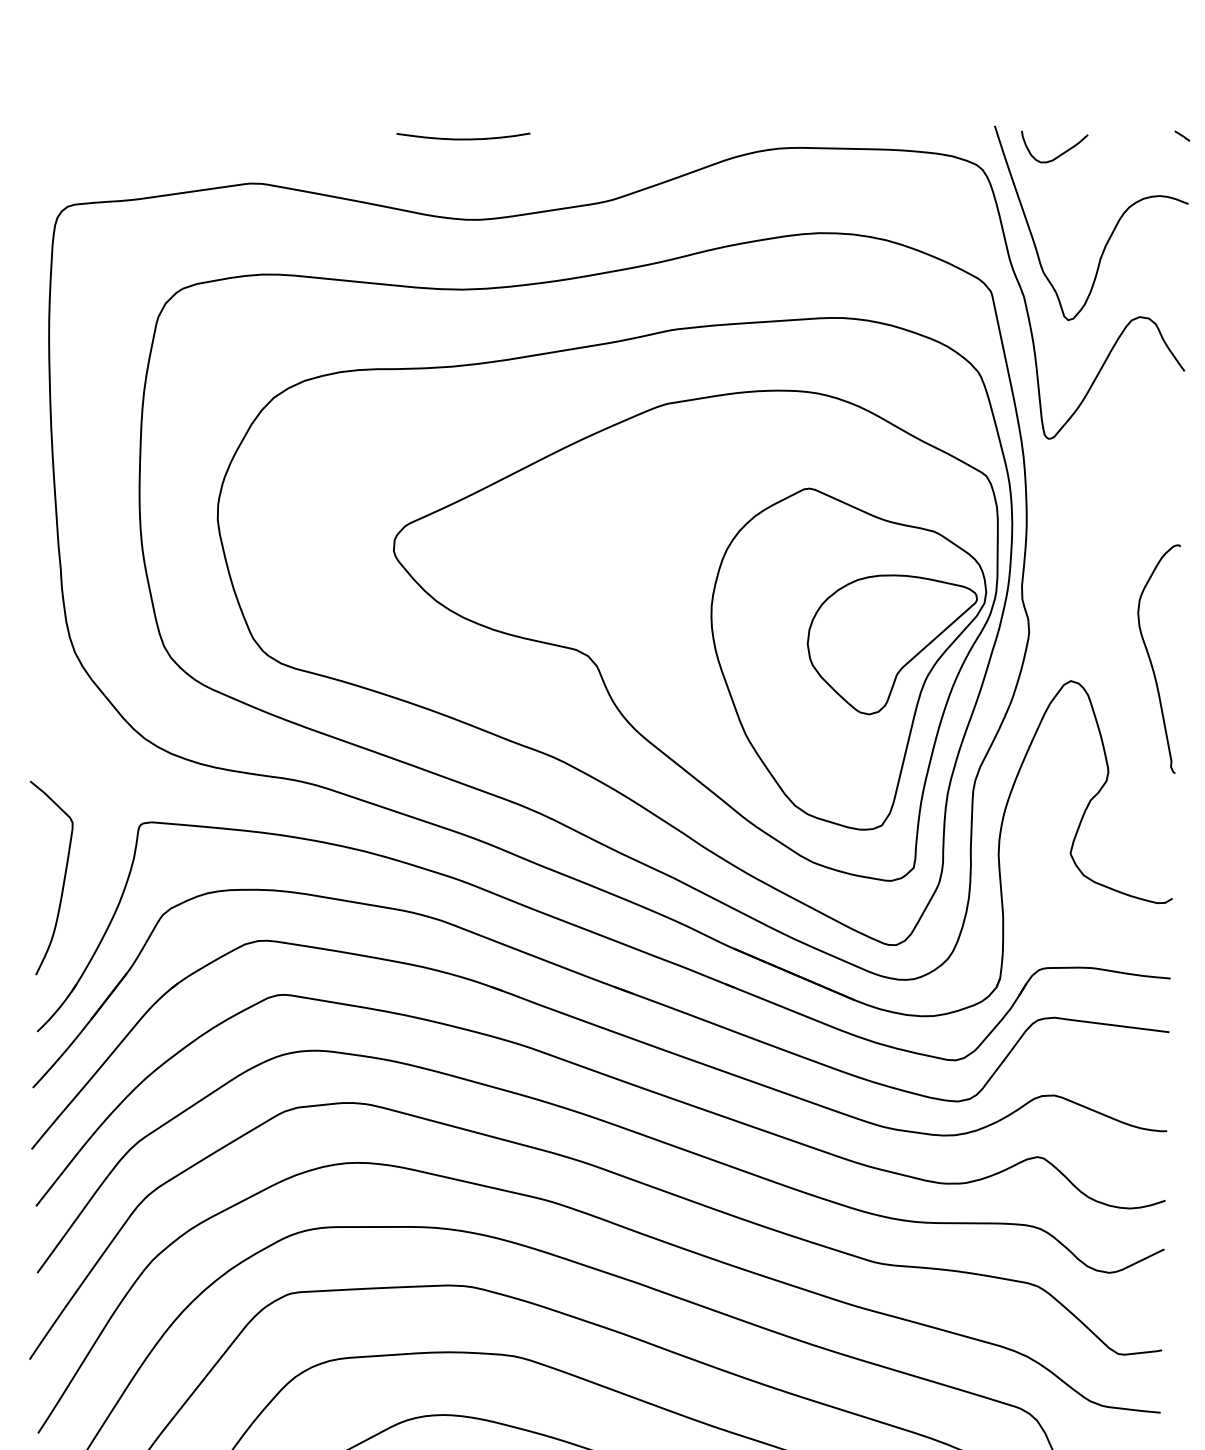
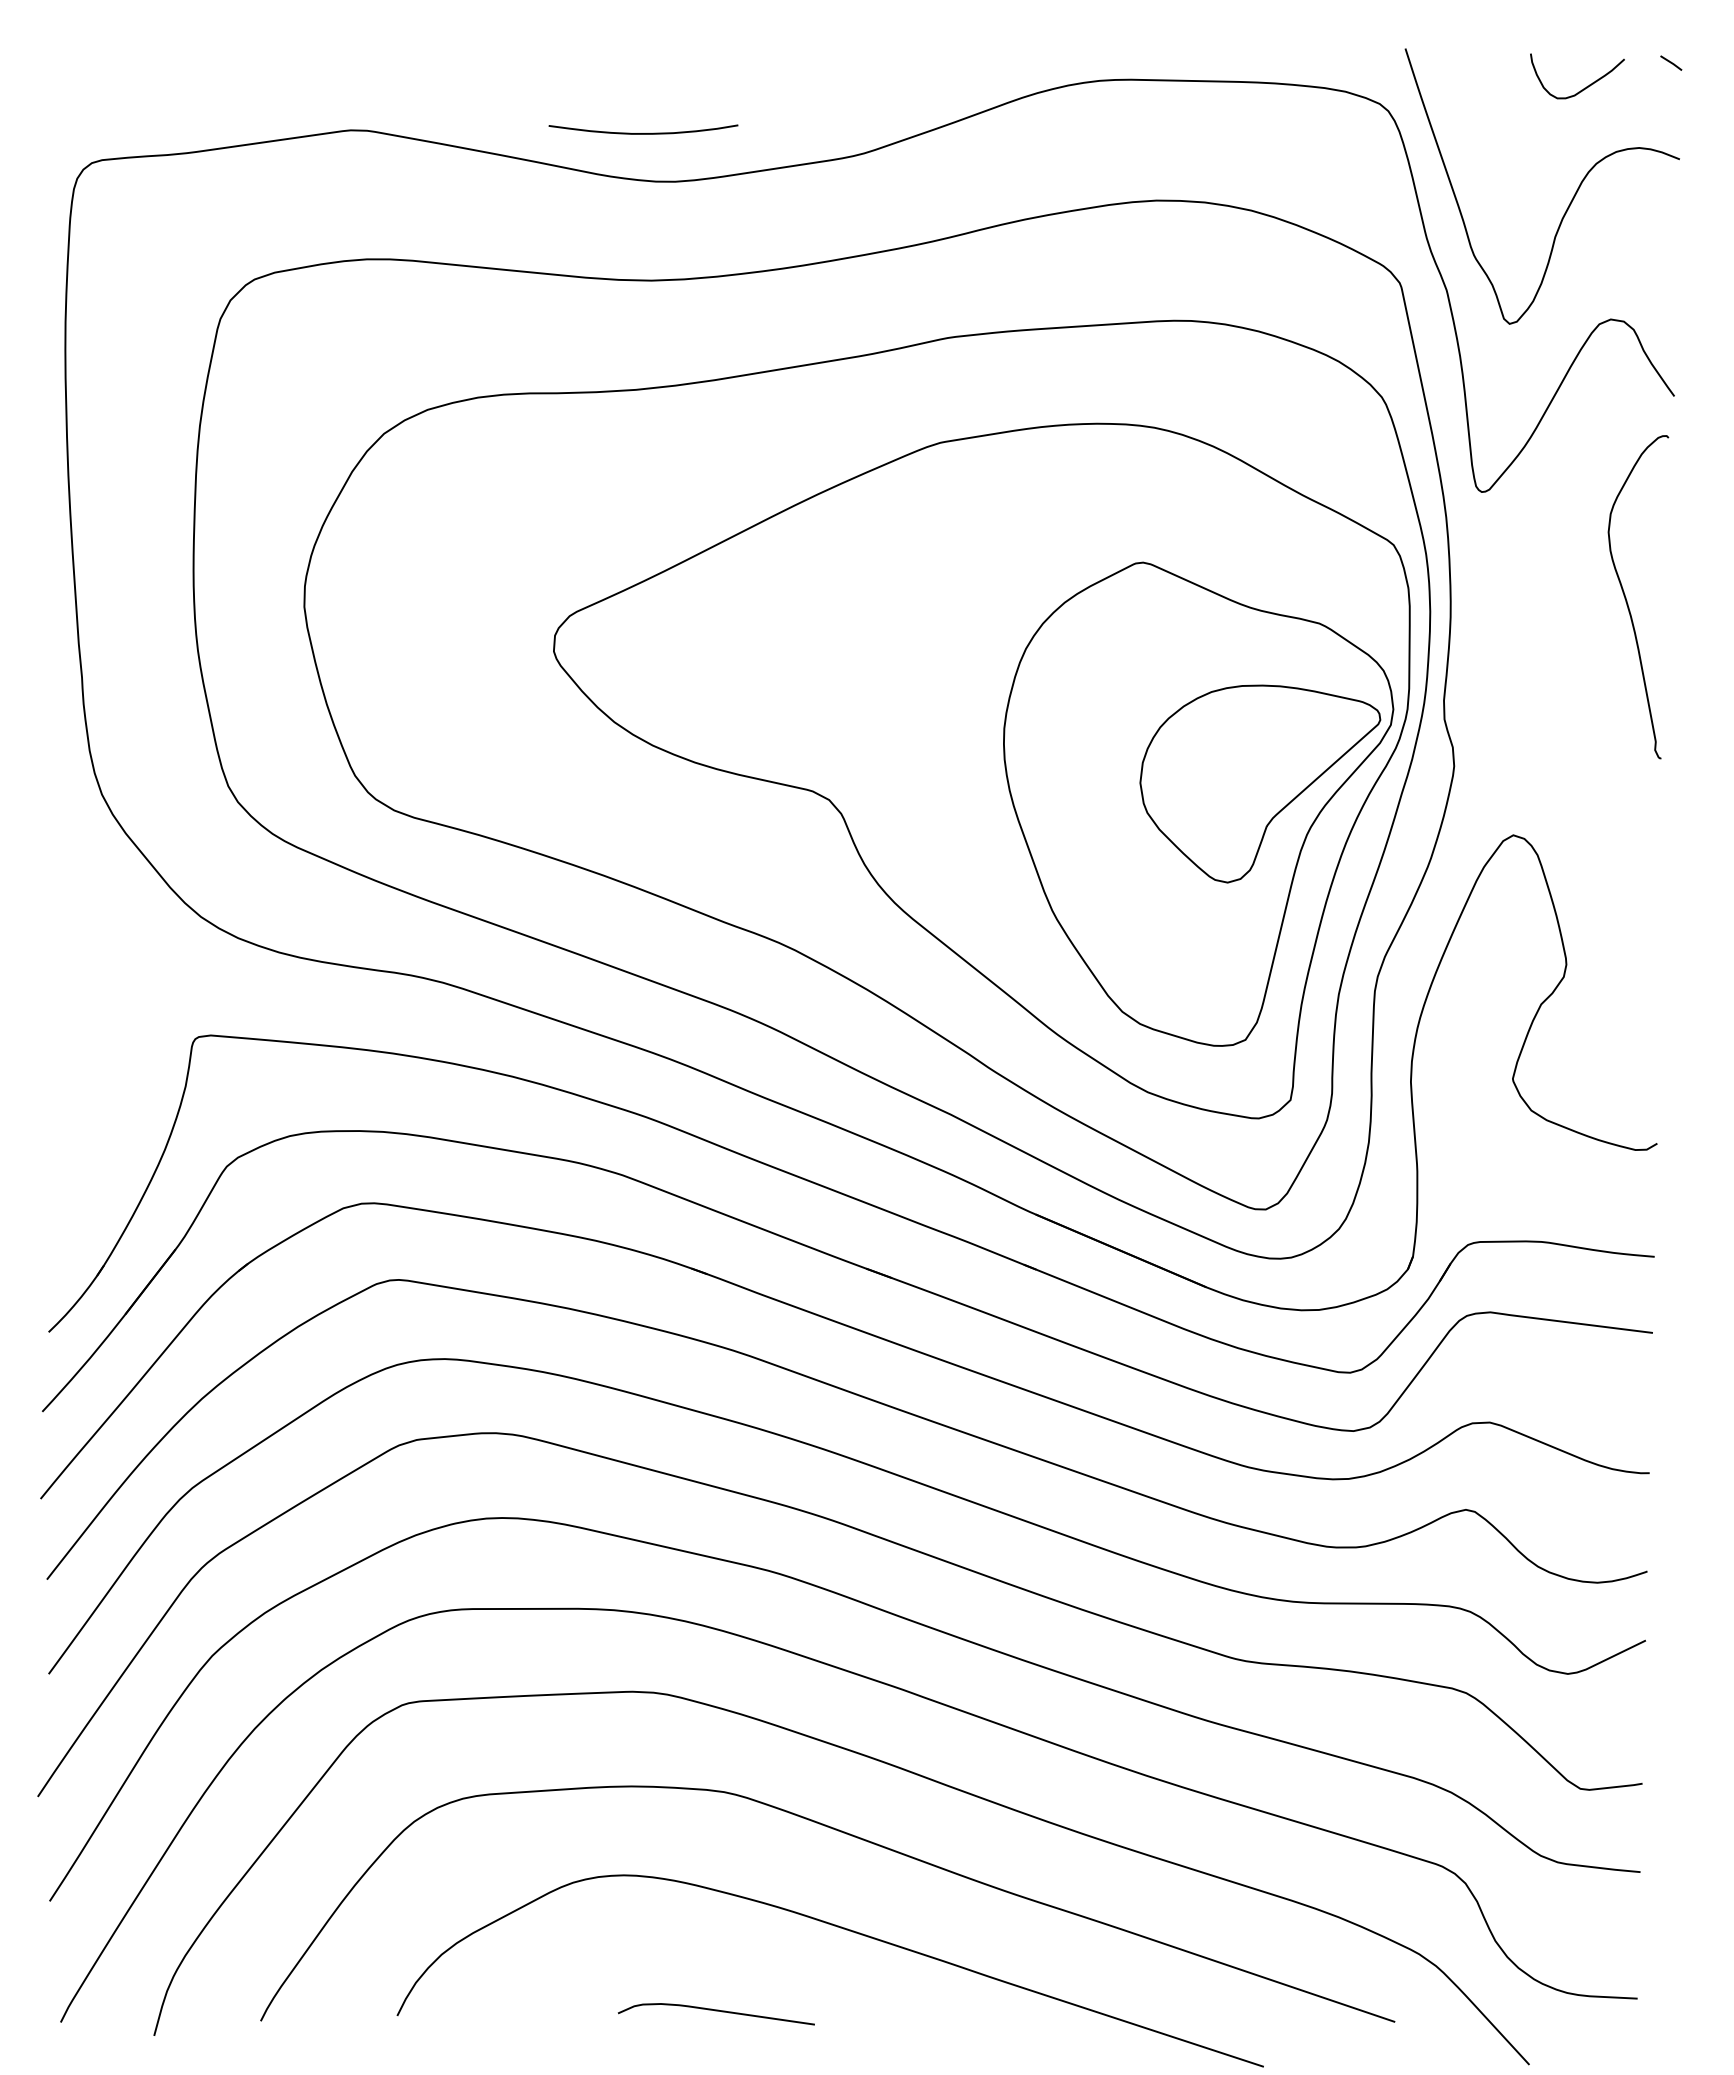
curve: (463, 139) -> (643, 133), moved
curve: (1059, 154) -> (1584, 87), moved
curve: (1151, 661) -> (1627, 600), moved
curve: (63, 881) -> (85, 1119), removed

